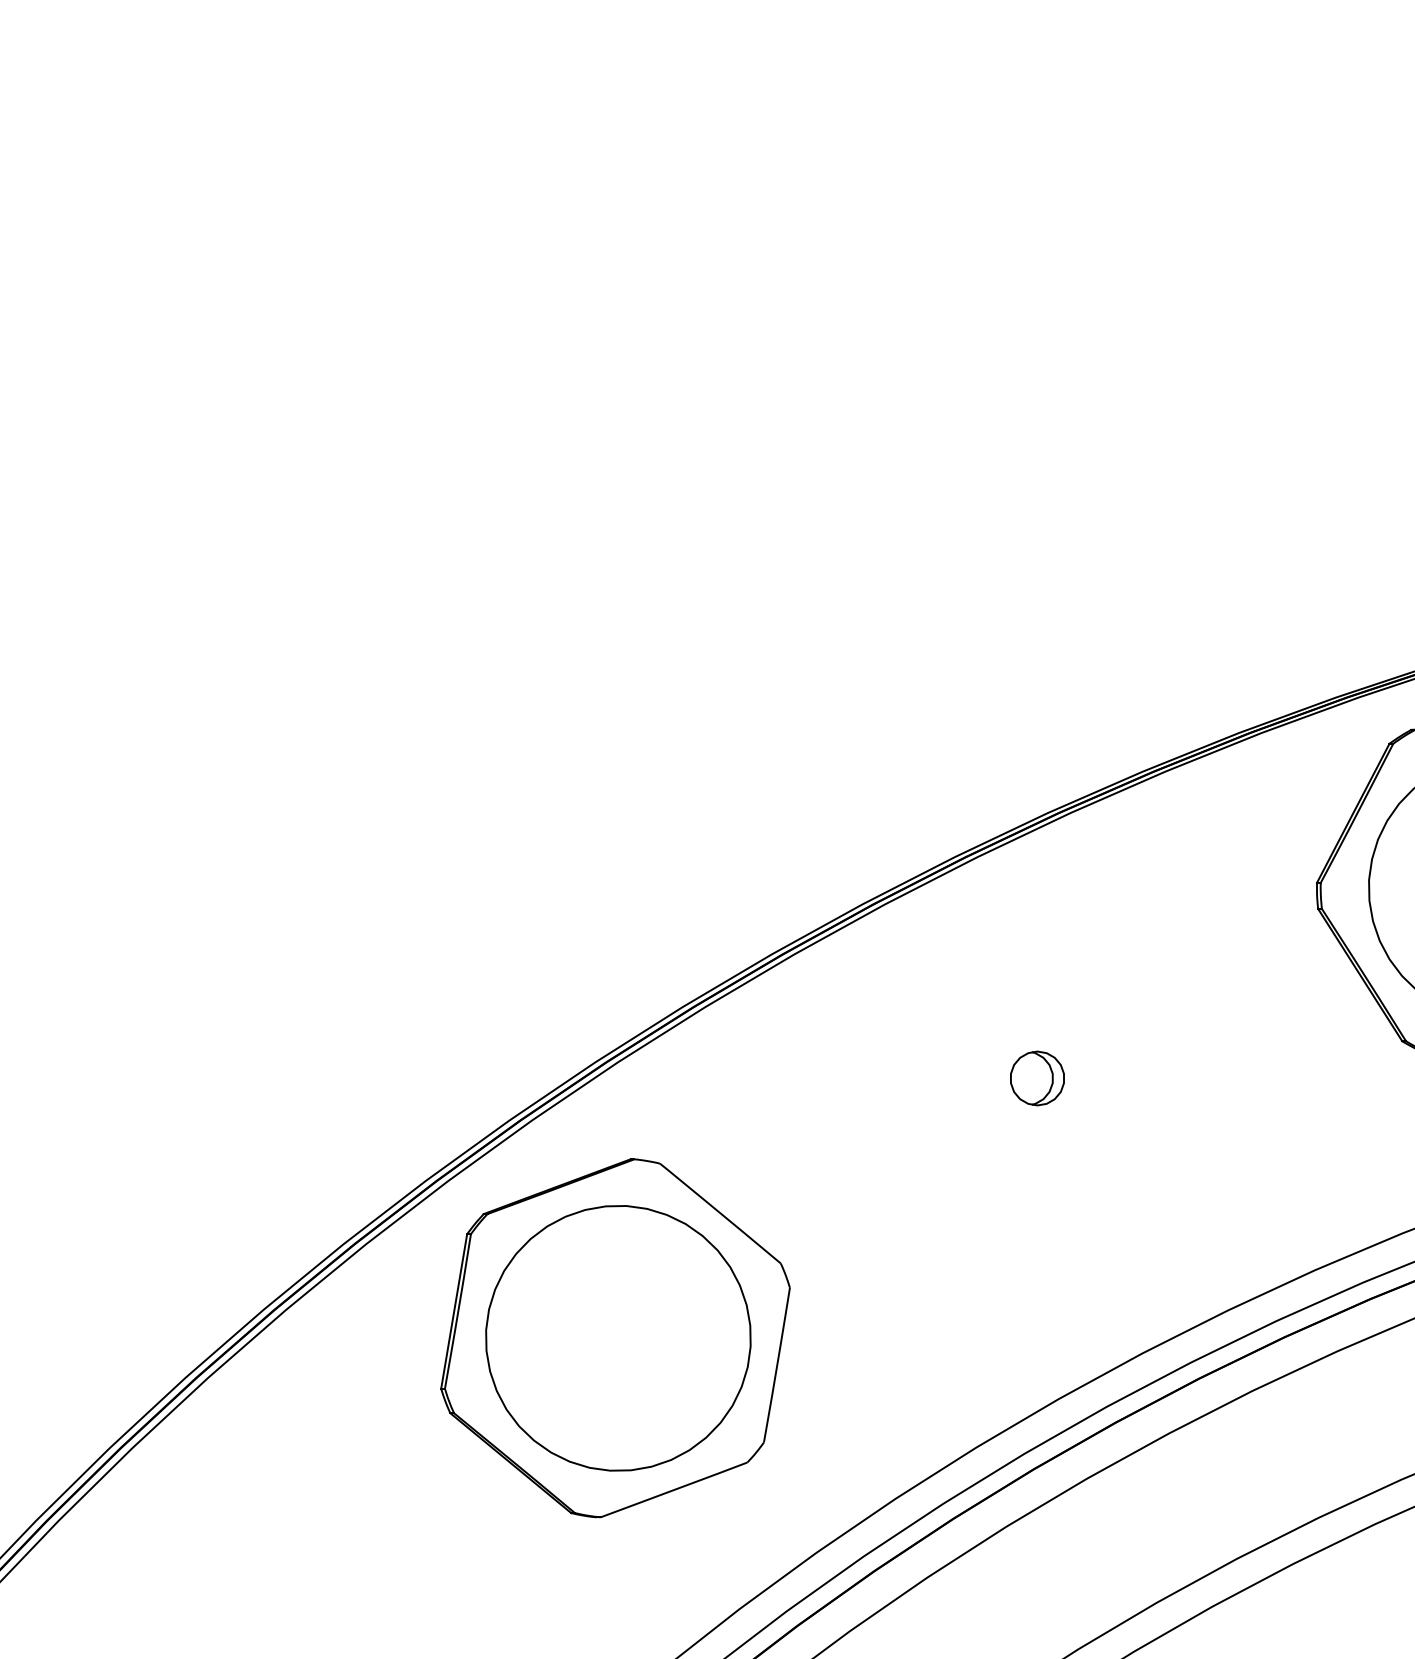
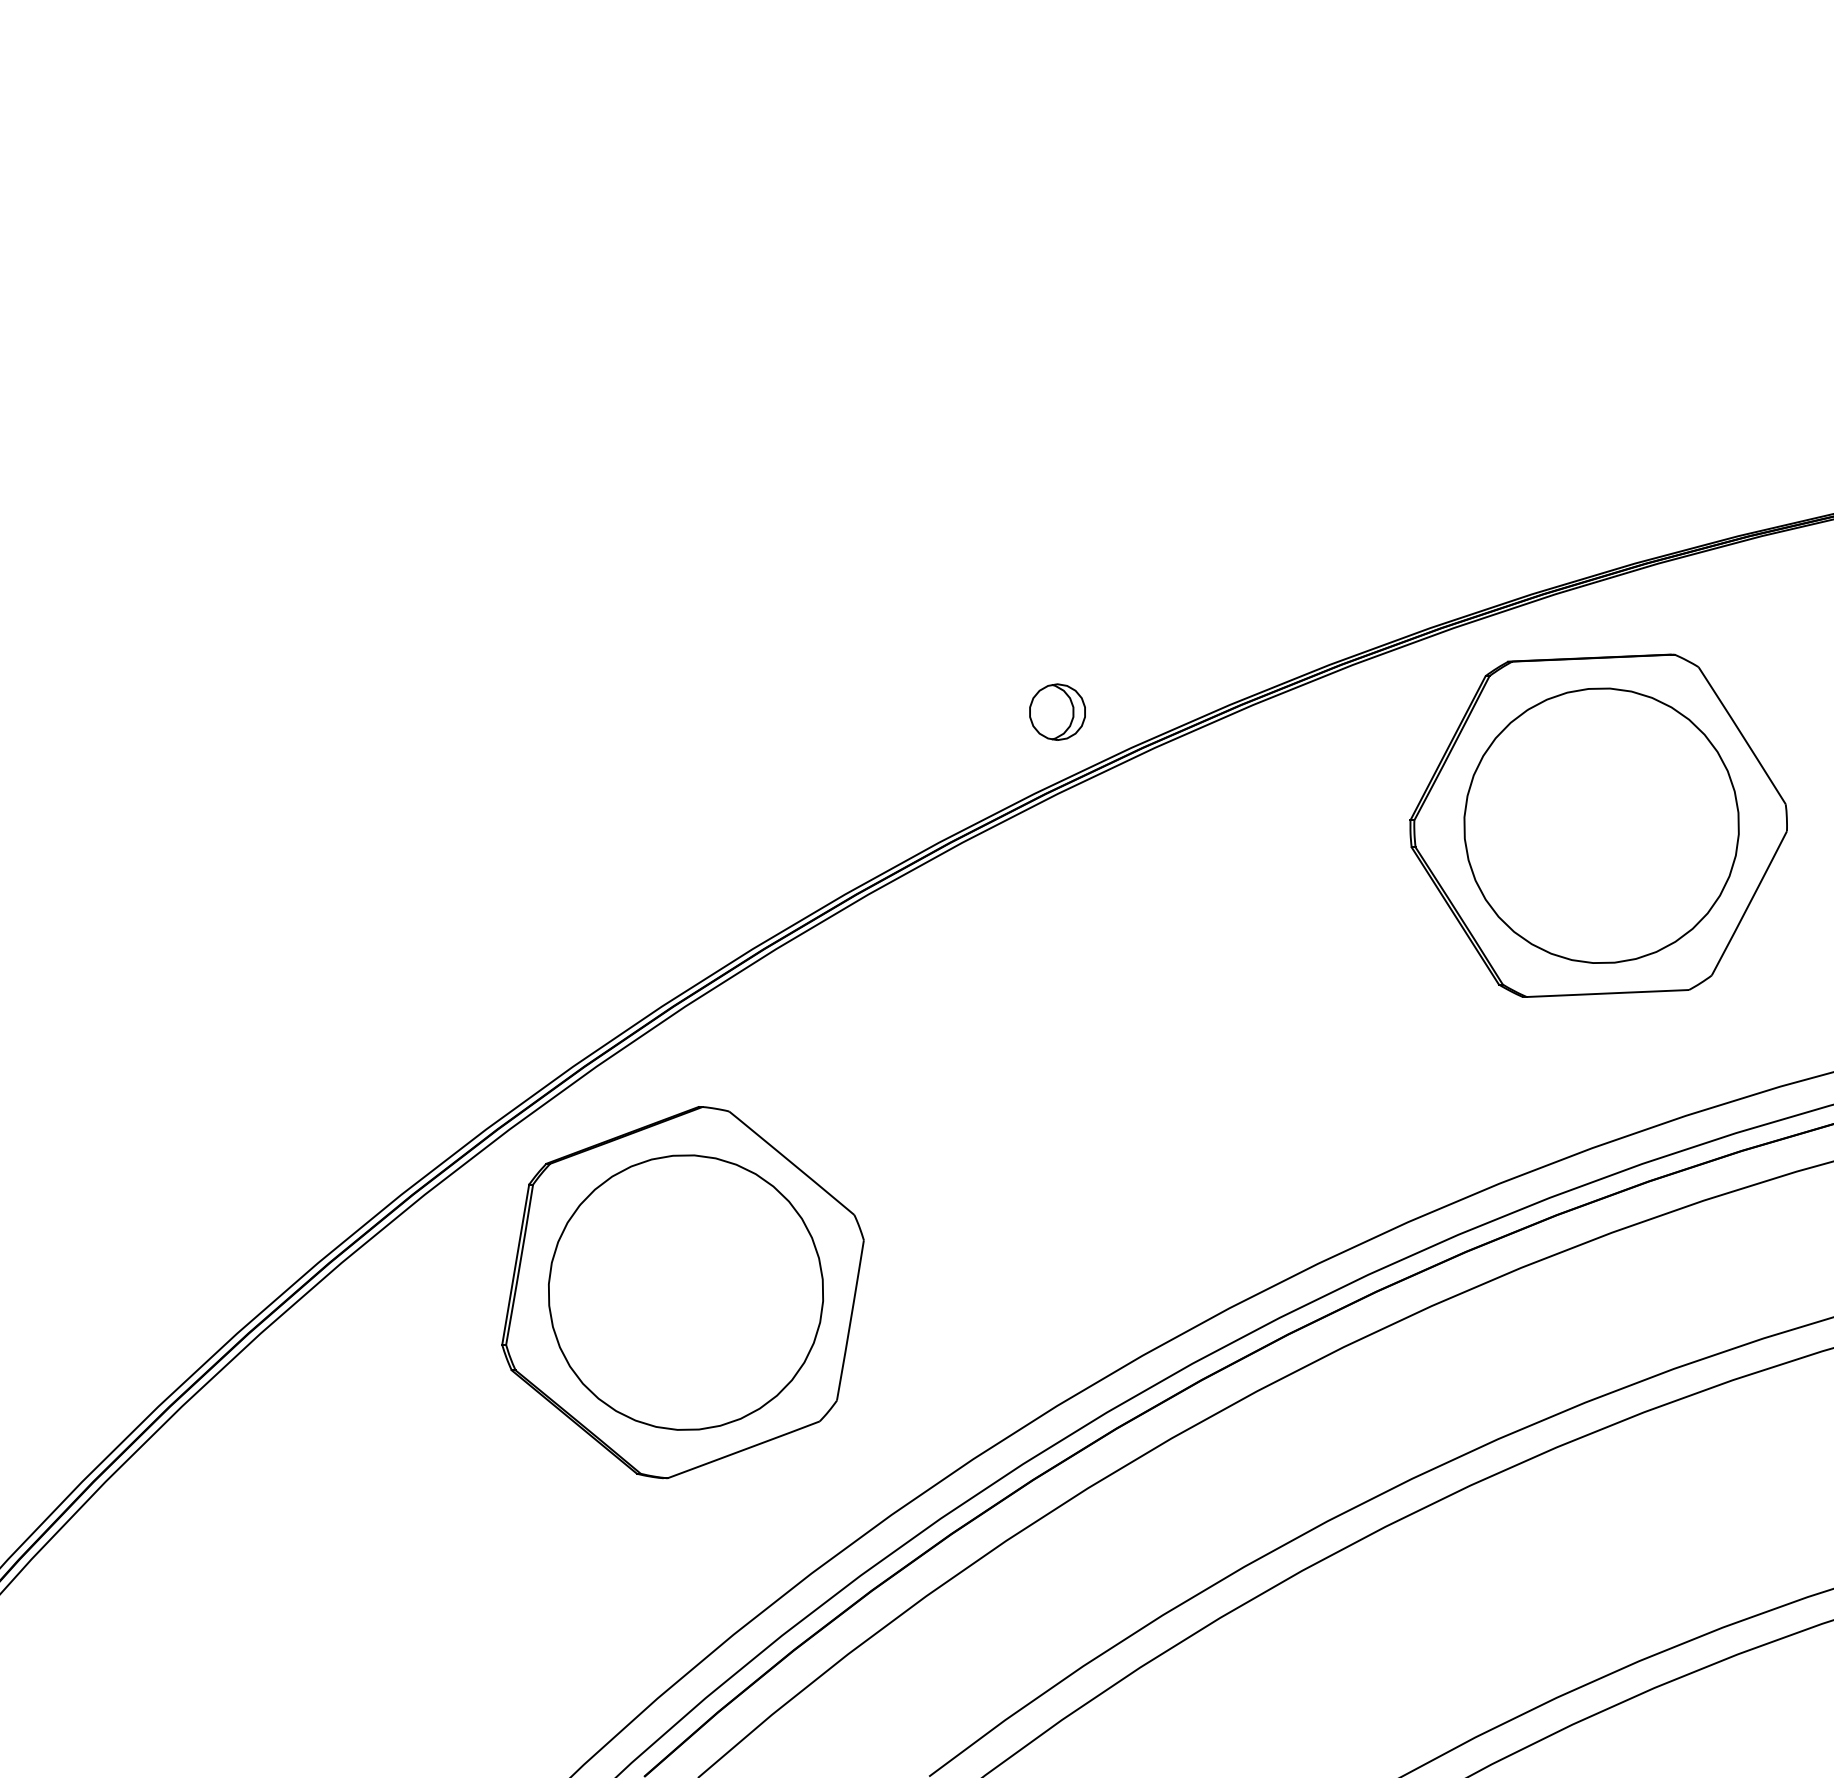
part: (1037, 1077) -> (1057, 711), moved

